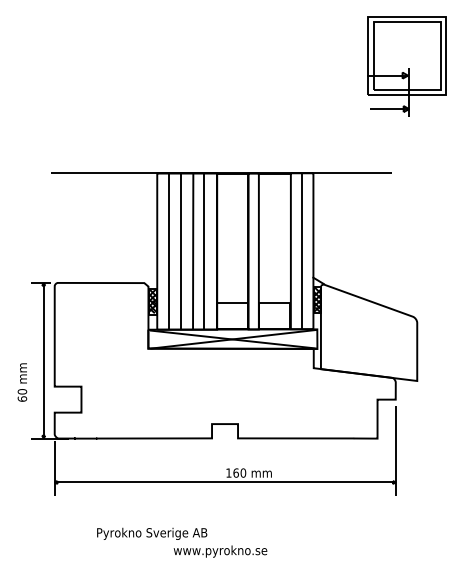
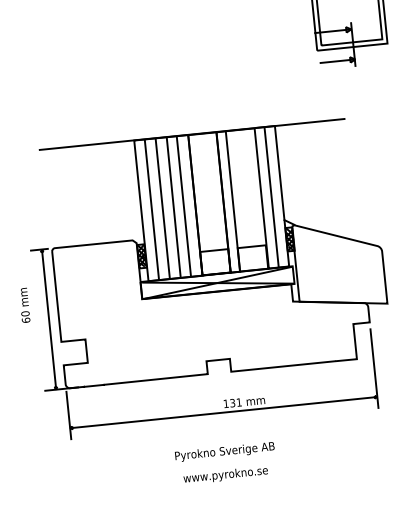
text: (22, 382) -> (24, 305), moved
text: (239, 472) -> (235, 402), 160 -> 131
text: (152, 533) -> (225, 451), moved

